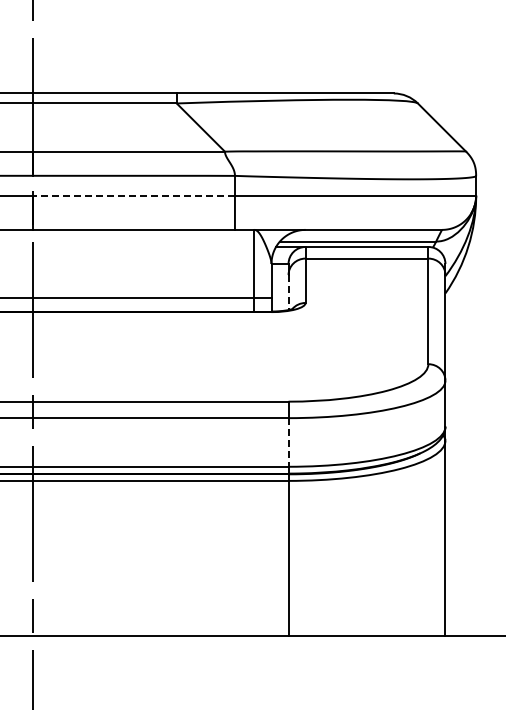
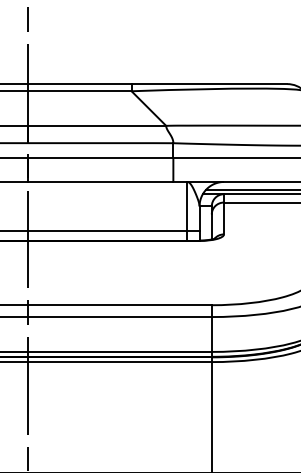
line: (133, 195) -> (100, 157), dashed -> solid
line: (288, 293) -> (211, 227), dashed -> solid
line: (288, 442) -> (211, 334), dashed -> solid

